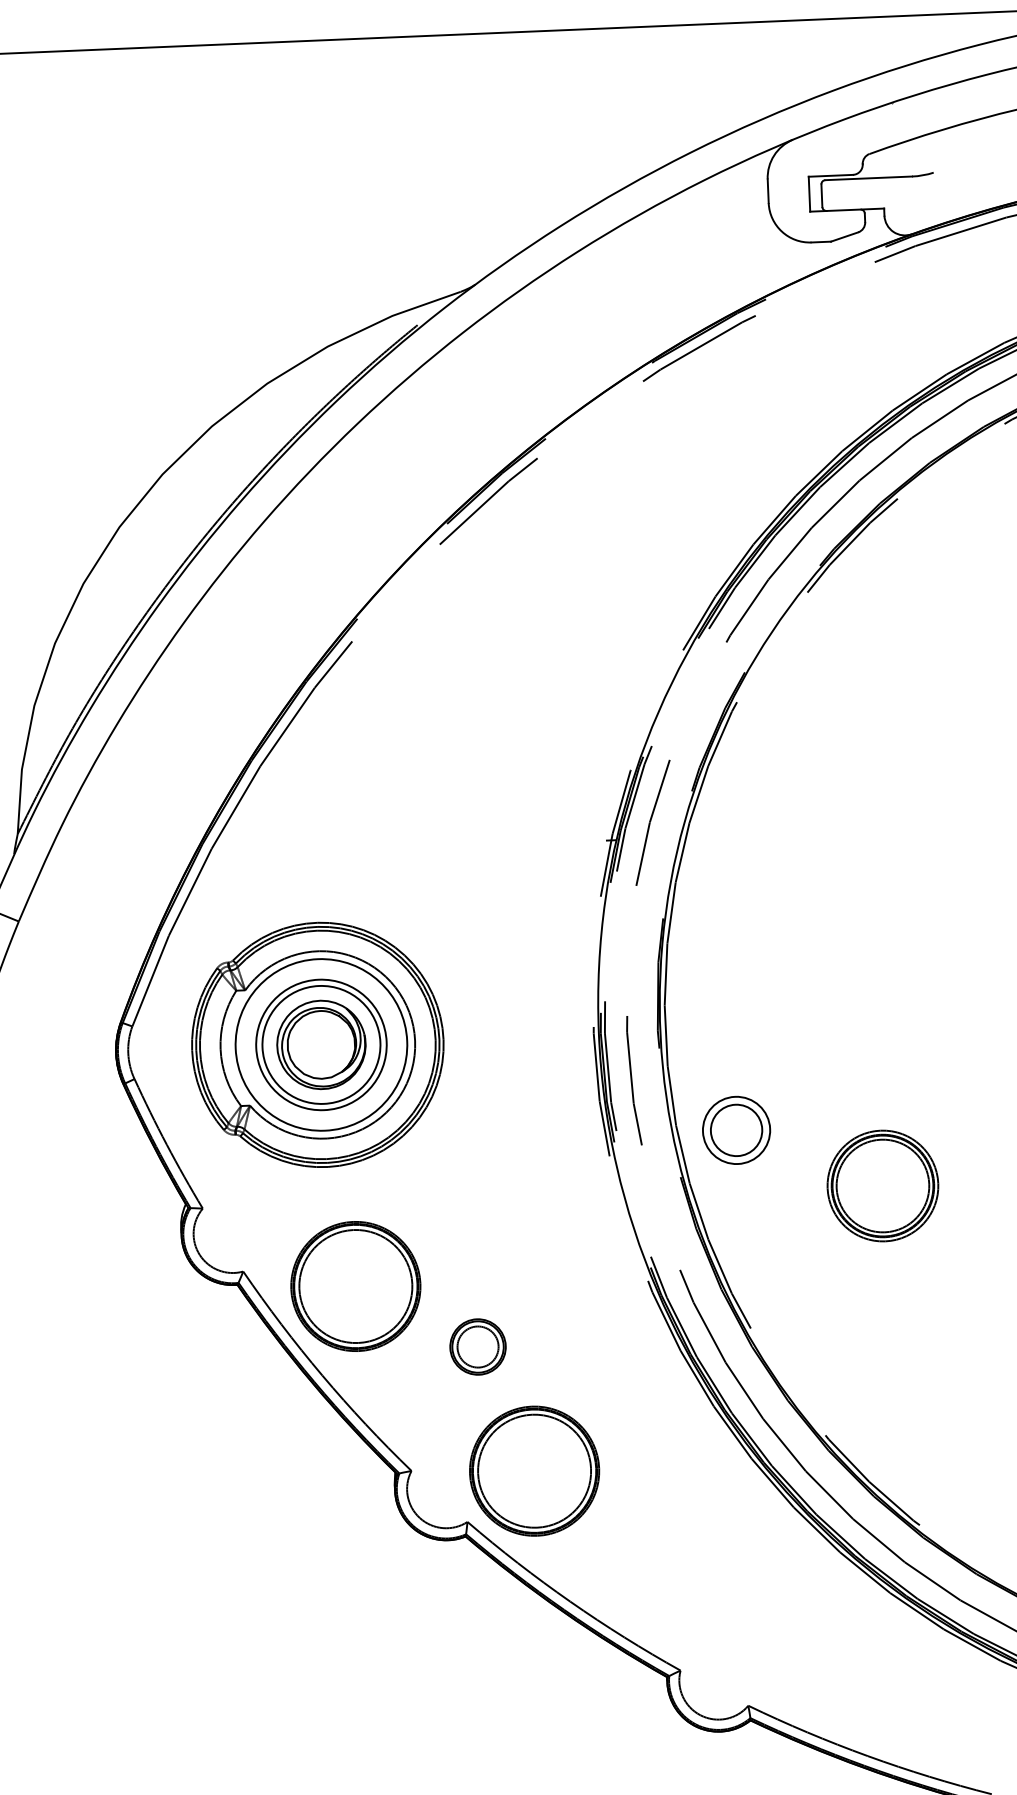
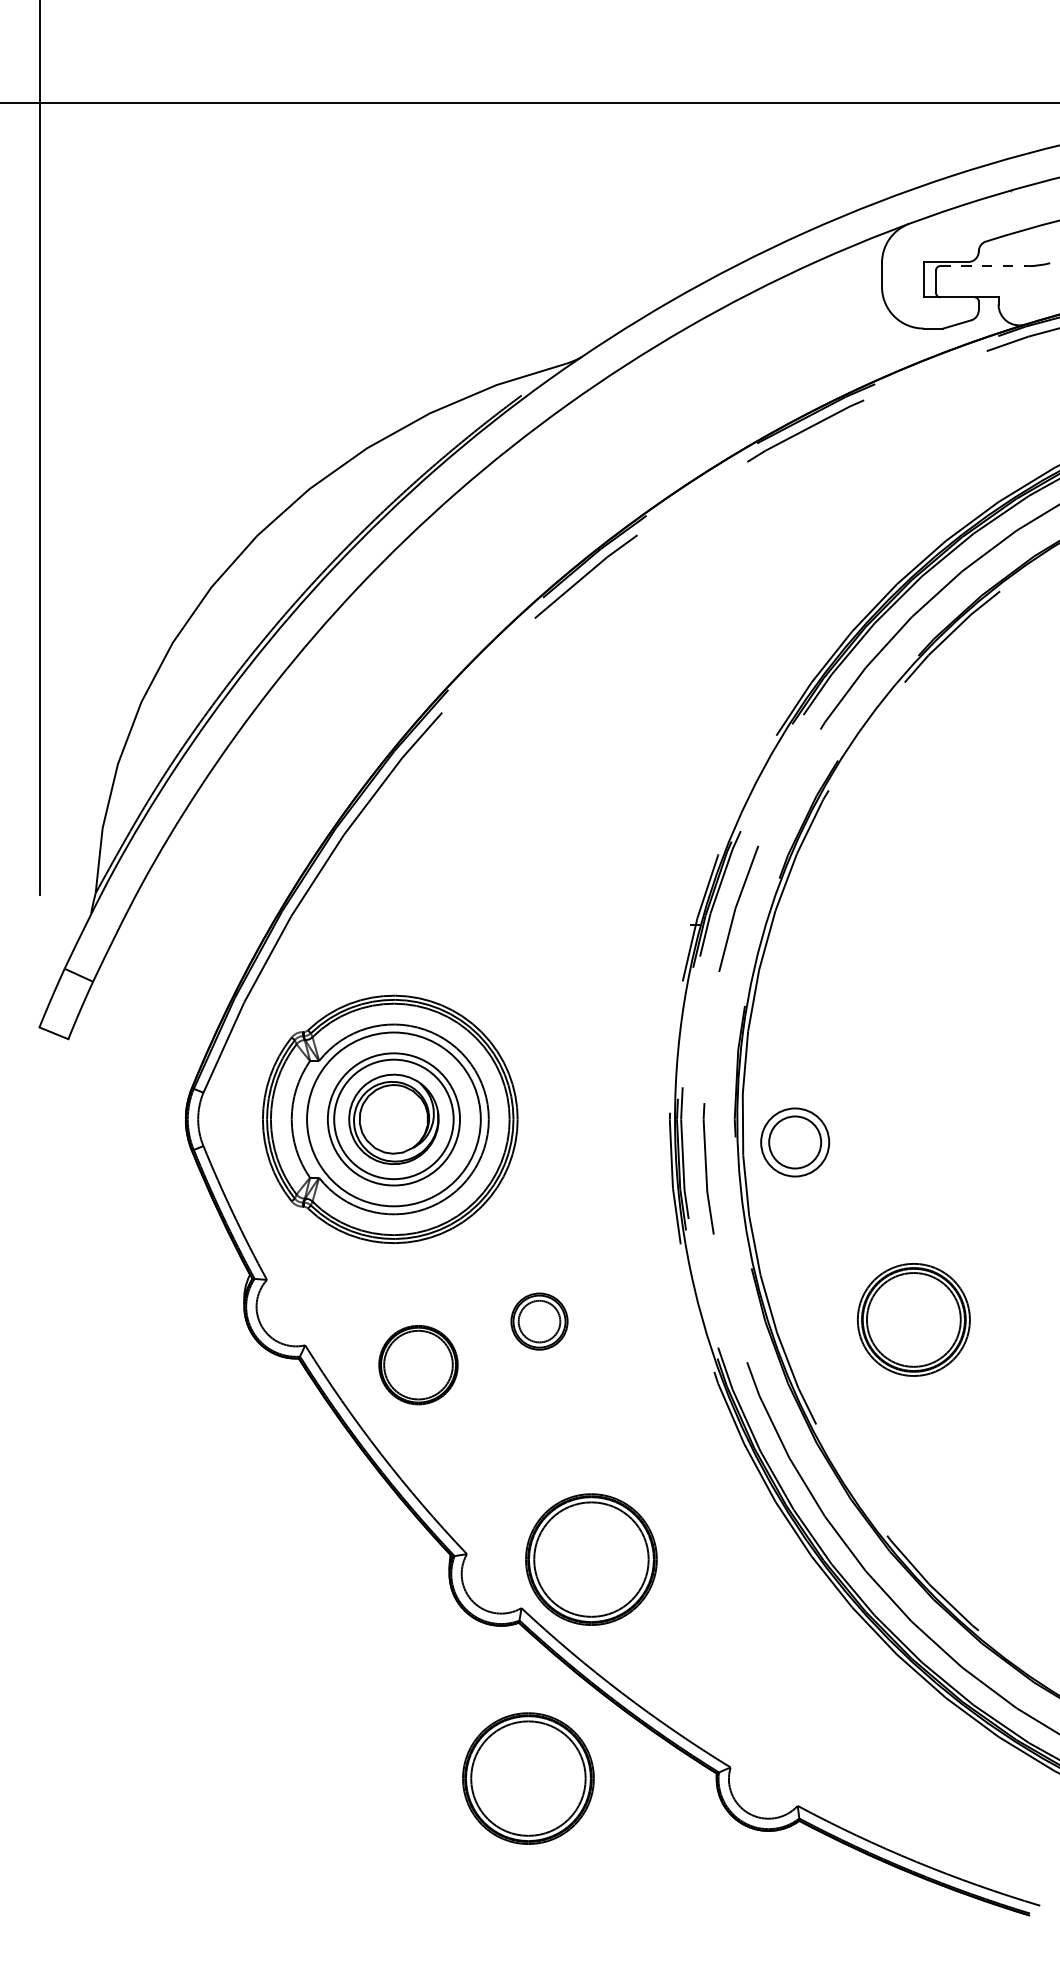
line: (869, 178) -> (984, 266), solid -> dashed
part: (736, 1130) -> (795, 1142), moved
part: (882, 1185) -> (913, 1319), moved
part: (355, 1285) -> (418, 1364), size x0.6
part: (478, 1346) -> (539, 1321), moved
part: (481, 1689) -> (528, 1778), added

